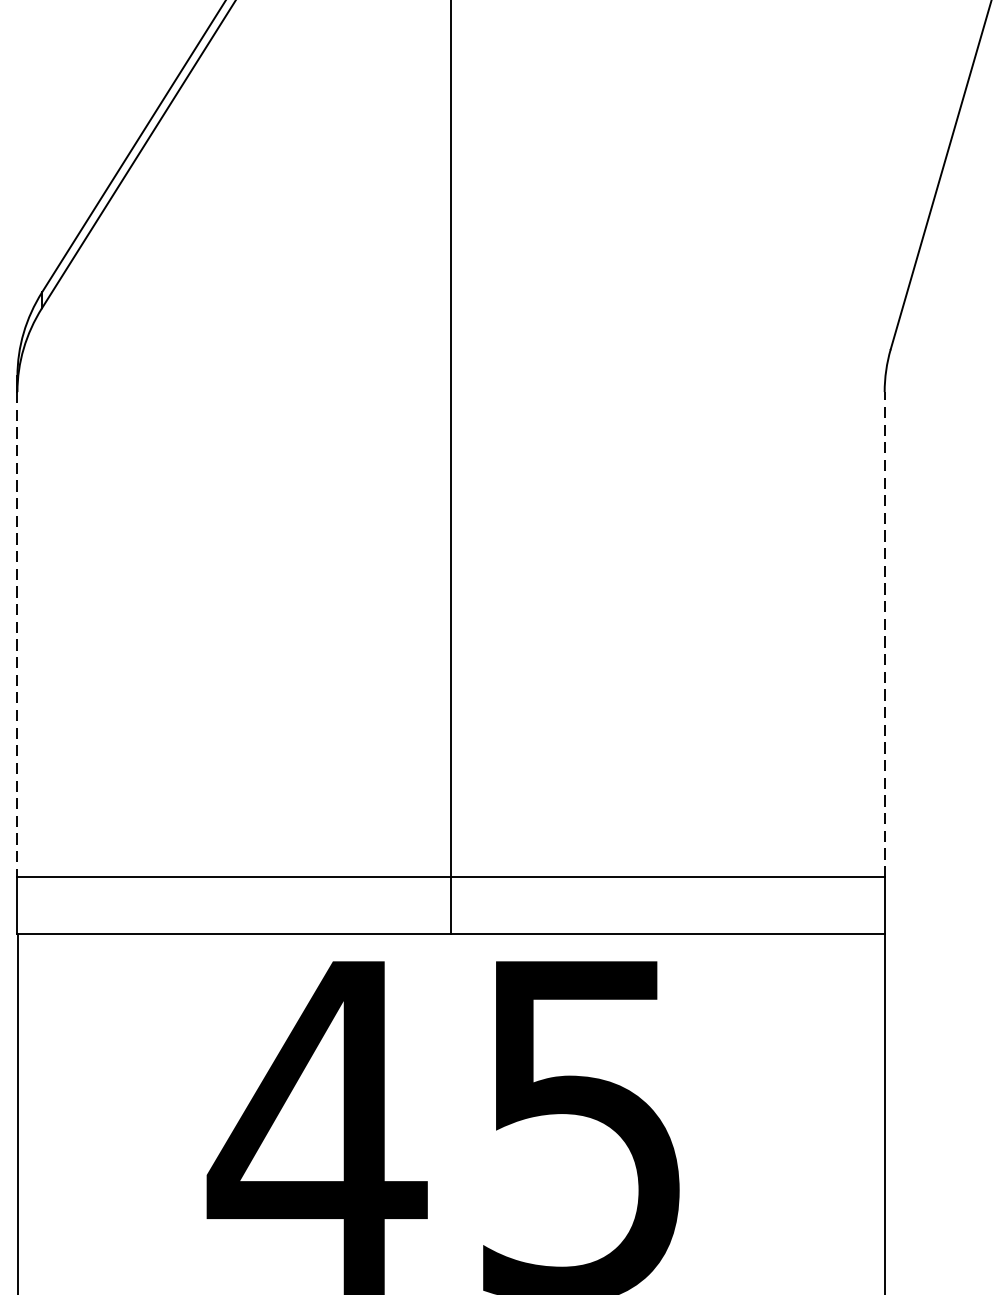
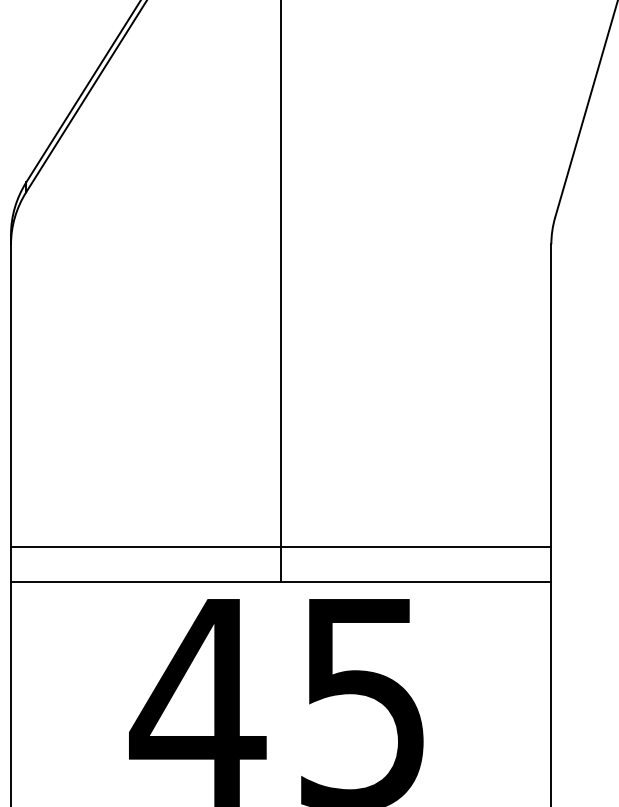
line: (884, 633) -> (551, 394), dashed -> solid
line: (18, 634) -> (11, 395), dashed -> solid

